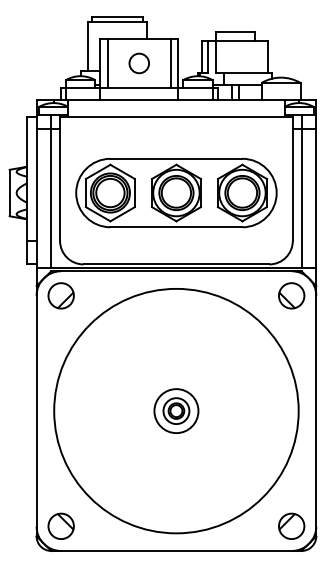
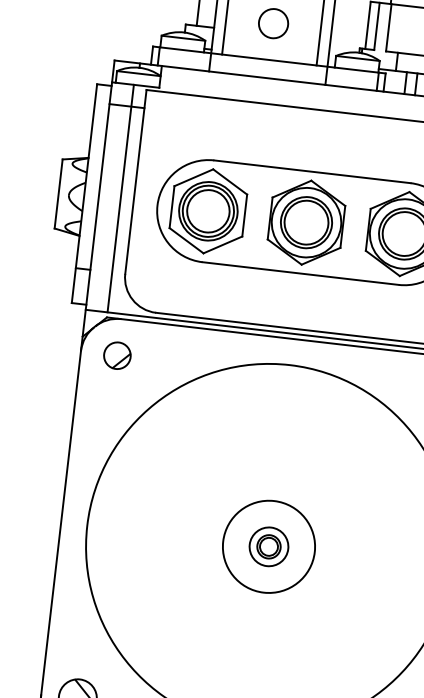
part: (60, 295) -> (116, 355), size x0.7
circle: (176, 411) -> (269, 547), size x1.4

